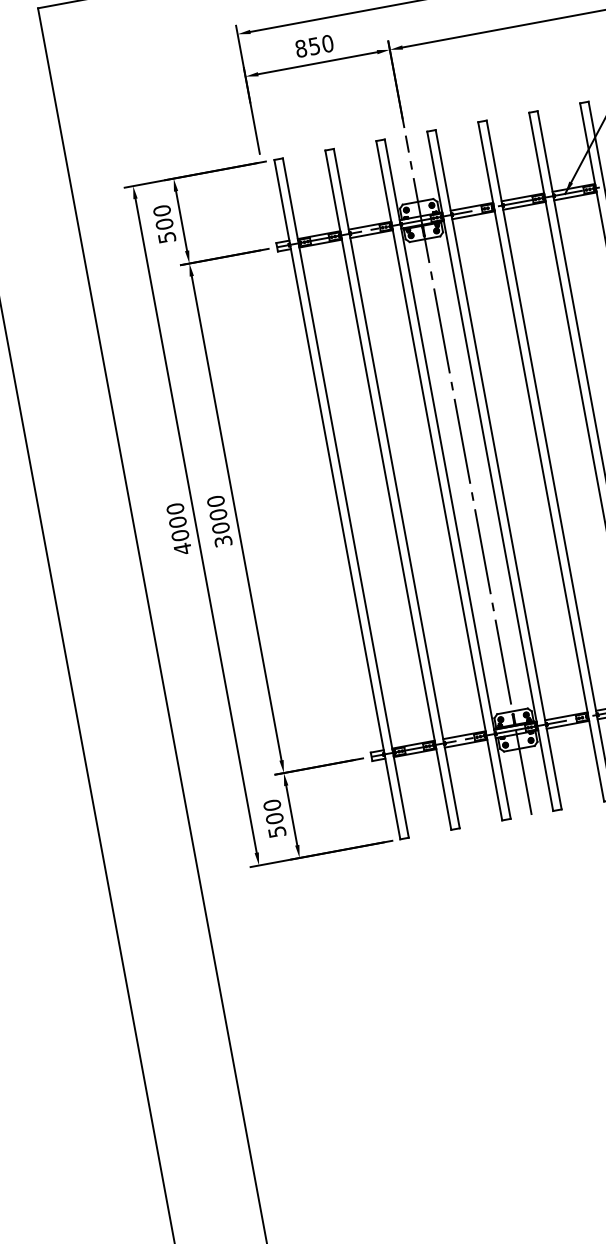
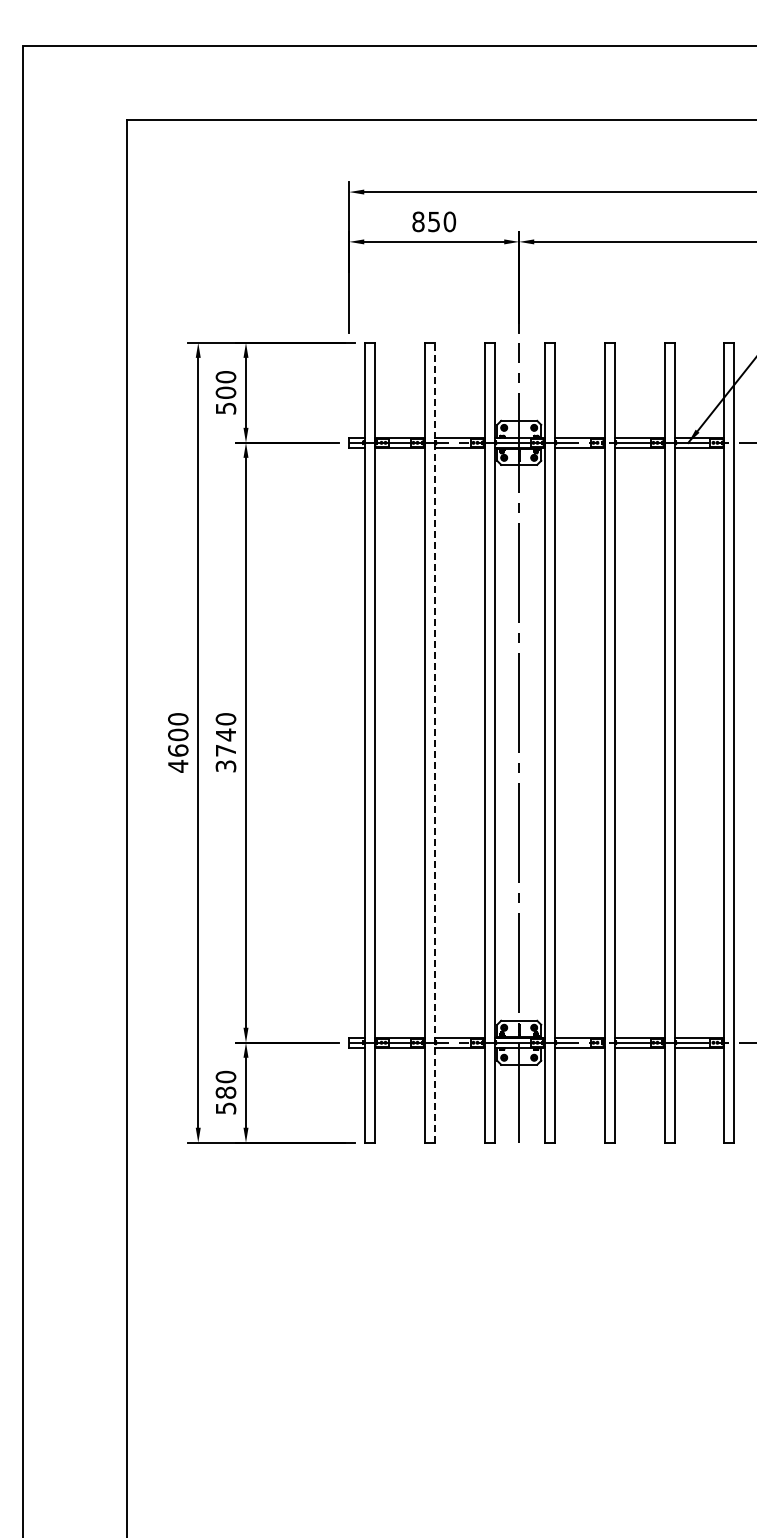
line: (396, 488) -> (434, 742), solid -> dashed
text: (219, 521) -> (225, 742), 3000 -> 3740
text: (180, 535) -> (178, 750), 4000 -> 4600
text: (274, 818) -> (225, 1092), 500 -> 580

